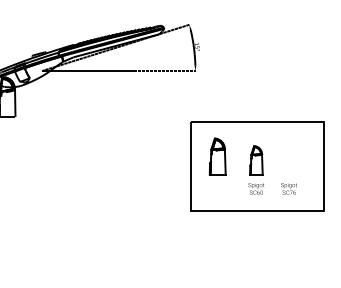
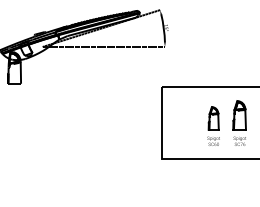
part: (217, 156) -> (239, 115), moved

